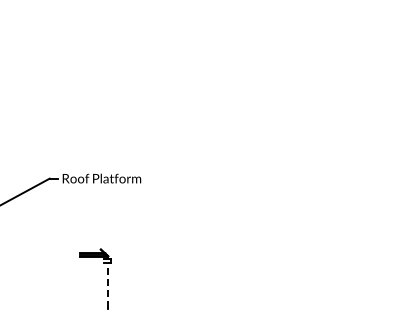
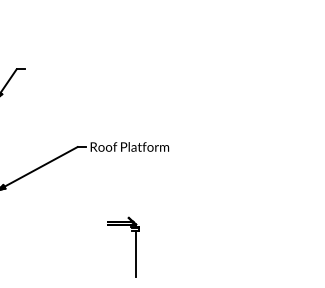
line: (108, 285) -> (136, 253), dashed -> solid

